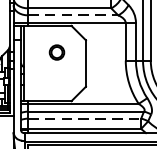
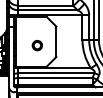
line: (73, 15) -> (48, 10), dashed -> solid
part: (55, 52) -> (36, 45), moved
line: (86, 117) -> (56, 77), dashed -> solid

